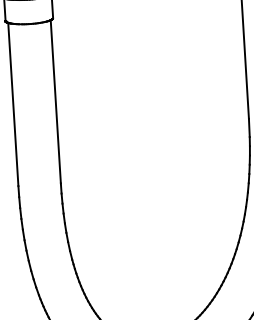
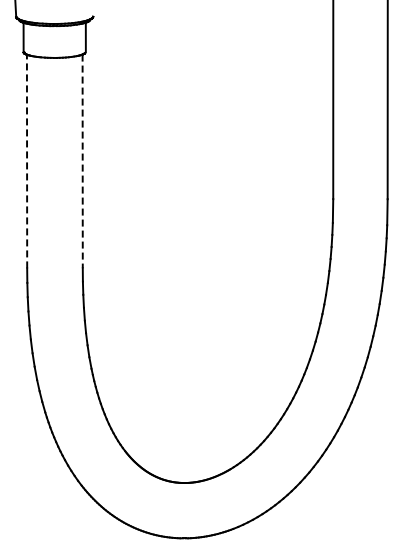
line: (55, 101) -> (82, 161), solid -> dashed
line: (13, 104) -> (27, 161), solid -> dashed

